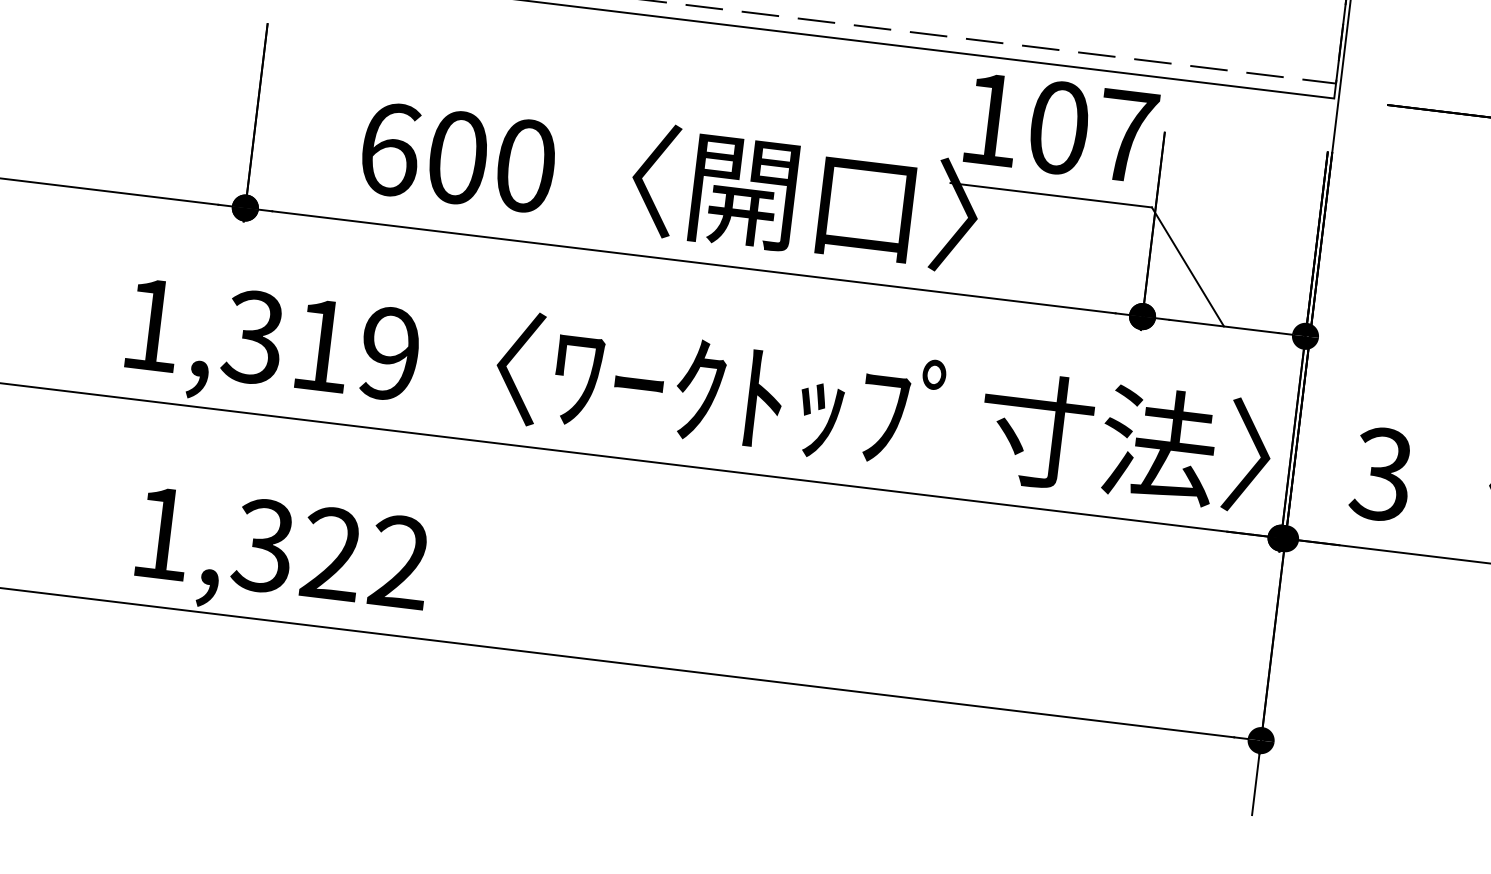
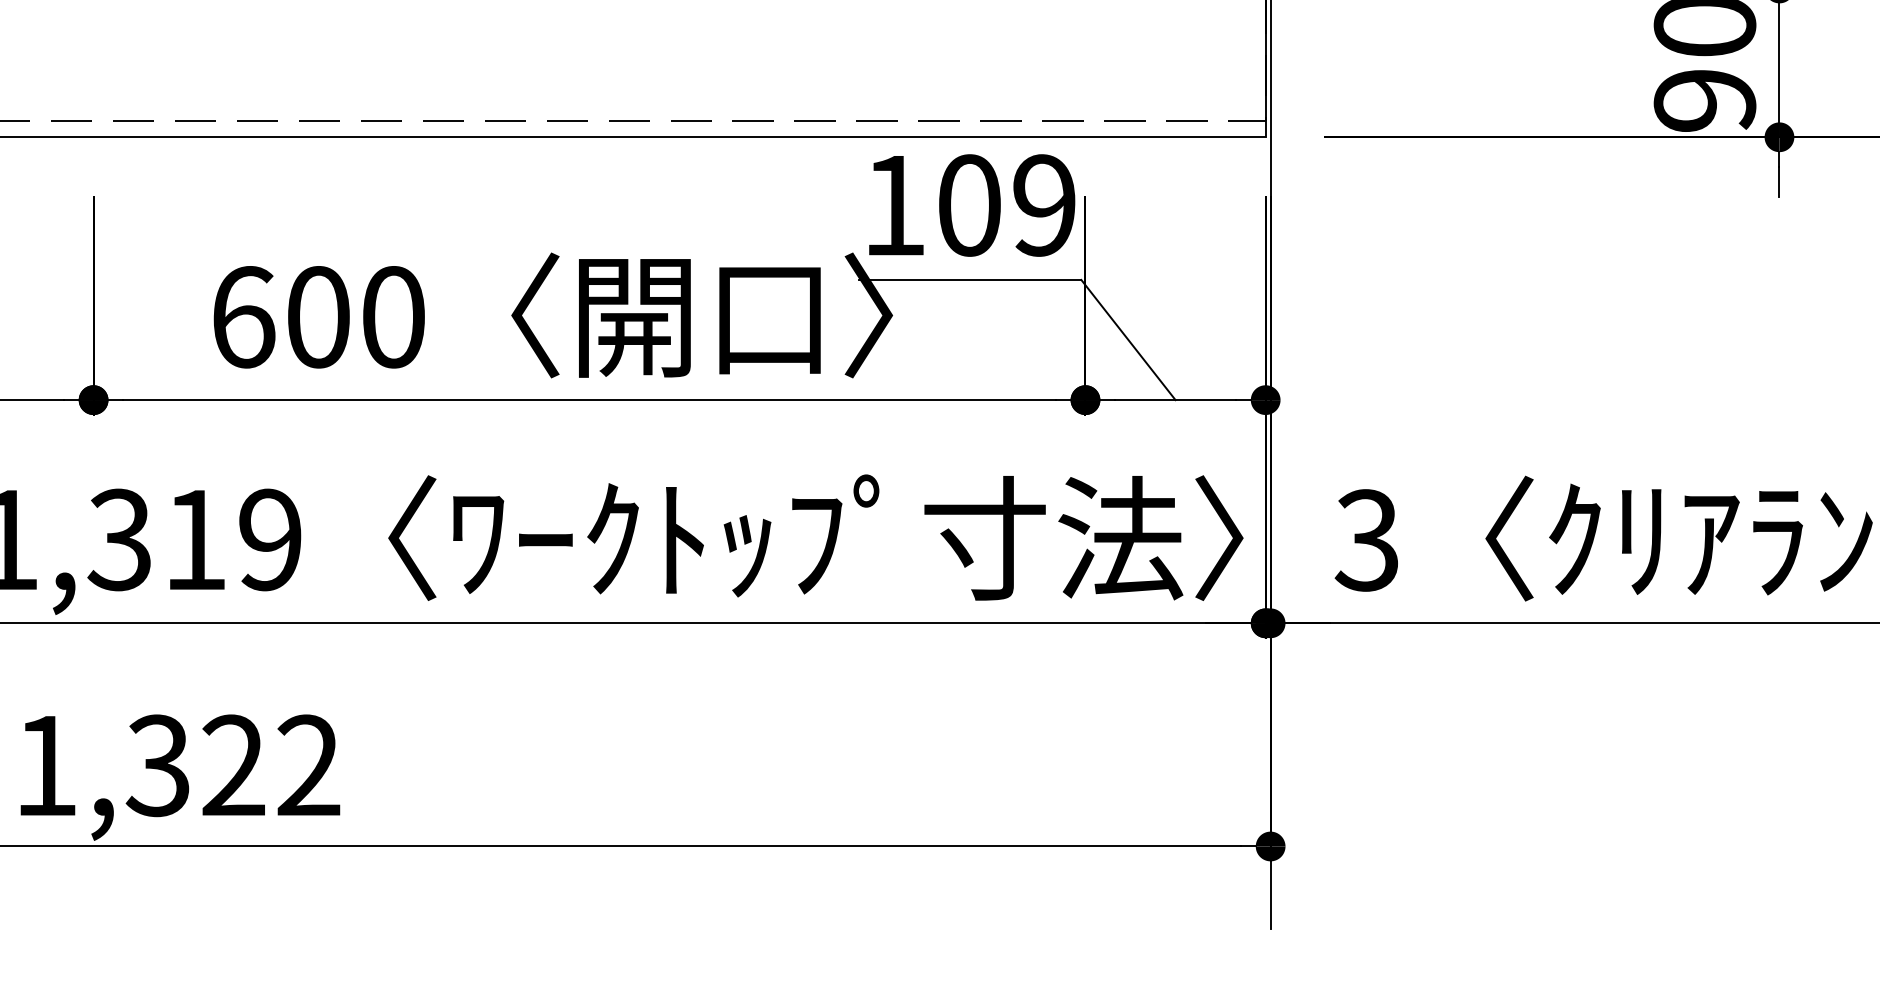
text: (1126, 136) -> (1044, 205), 107 -> 109

